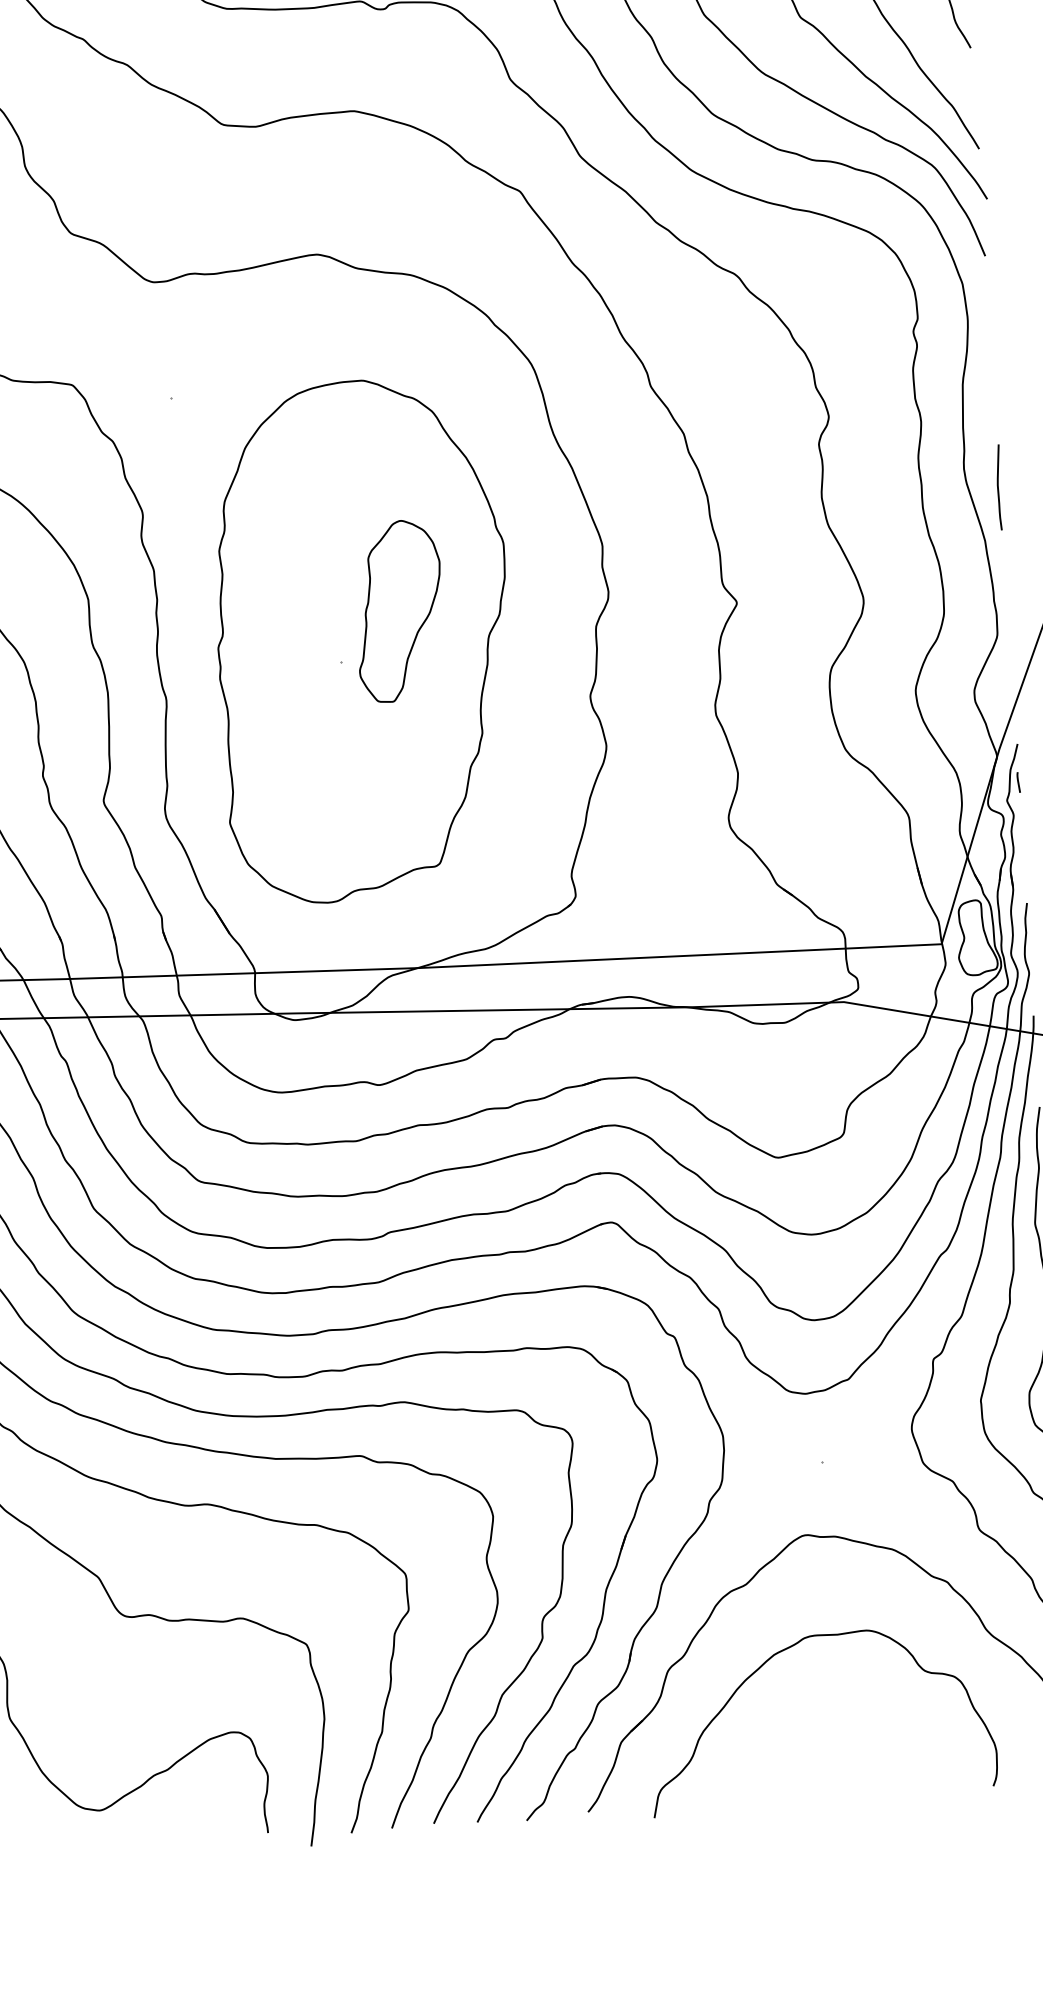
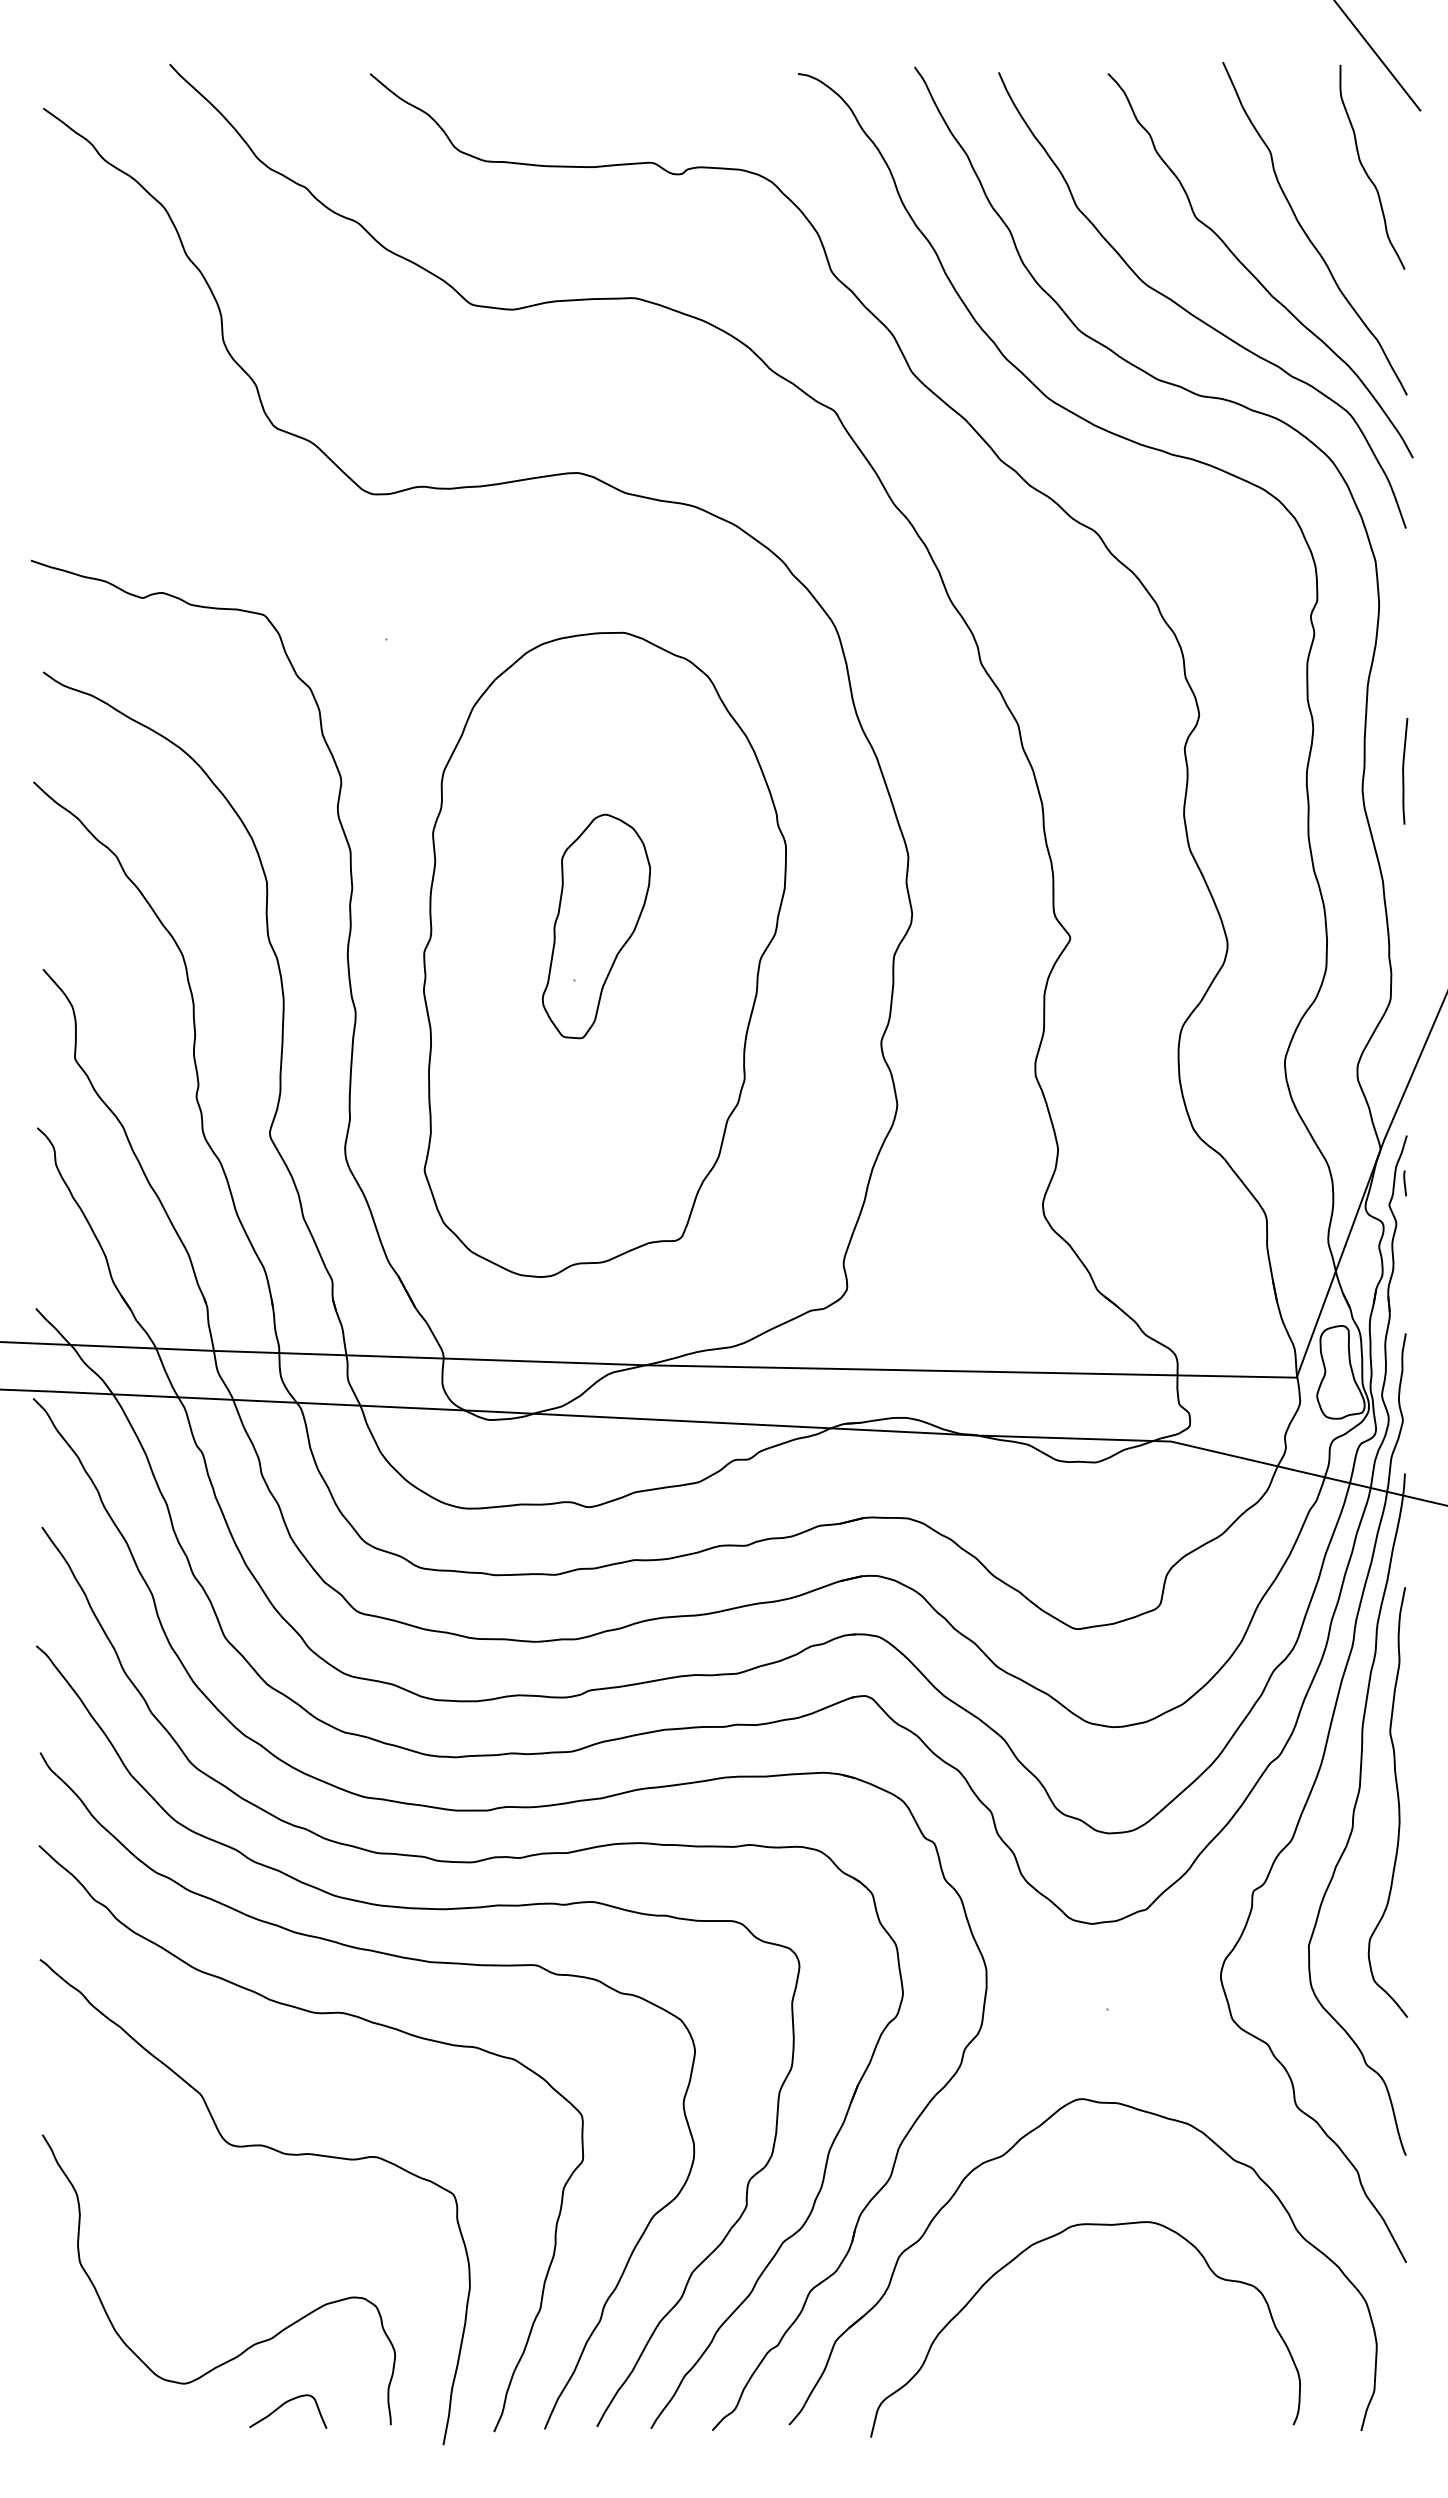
curve: (999, 488) -> (1404, 772), moved
part: (398, 611) -> (595, 926), moved
curve: (180, 1822) -> (283, 2405), added

